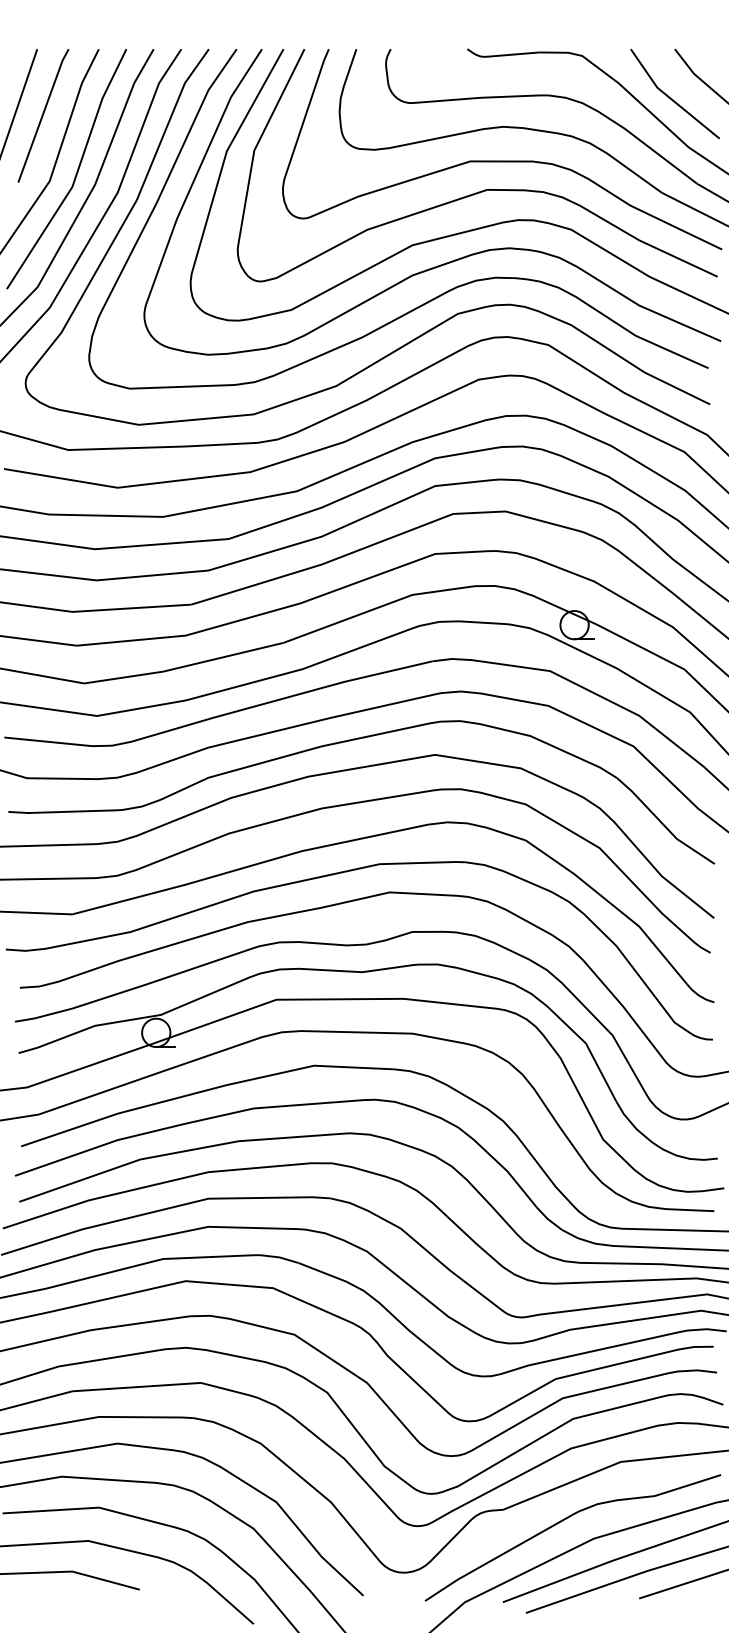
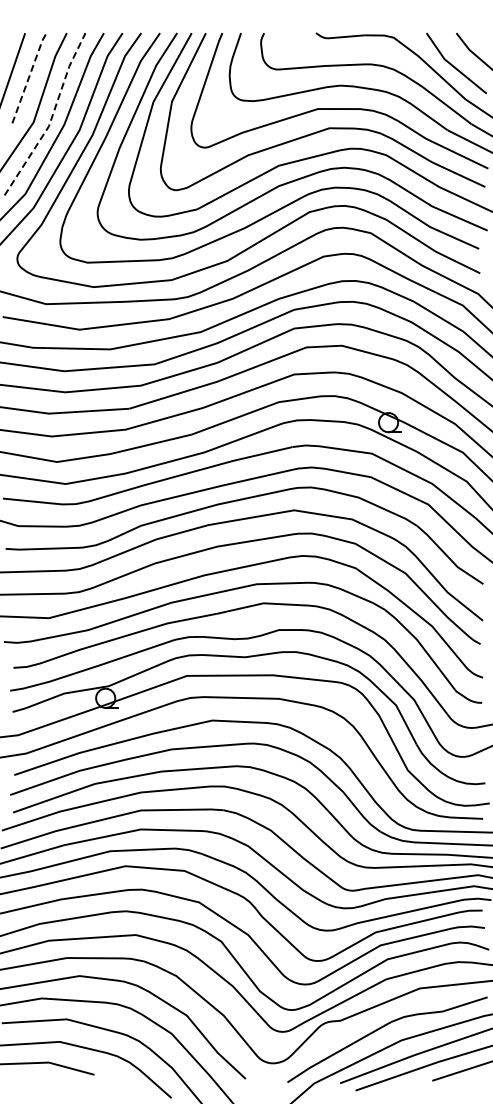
line: (43, 114) -> (29, 77), solid -> dashed
line: (76, 173) -> (51, 117), solid -> dashed

